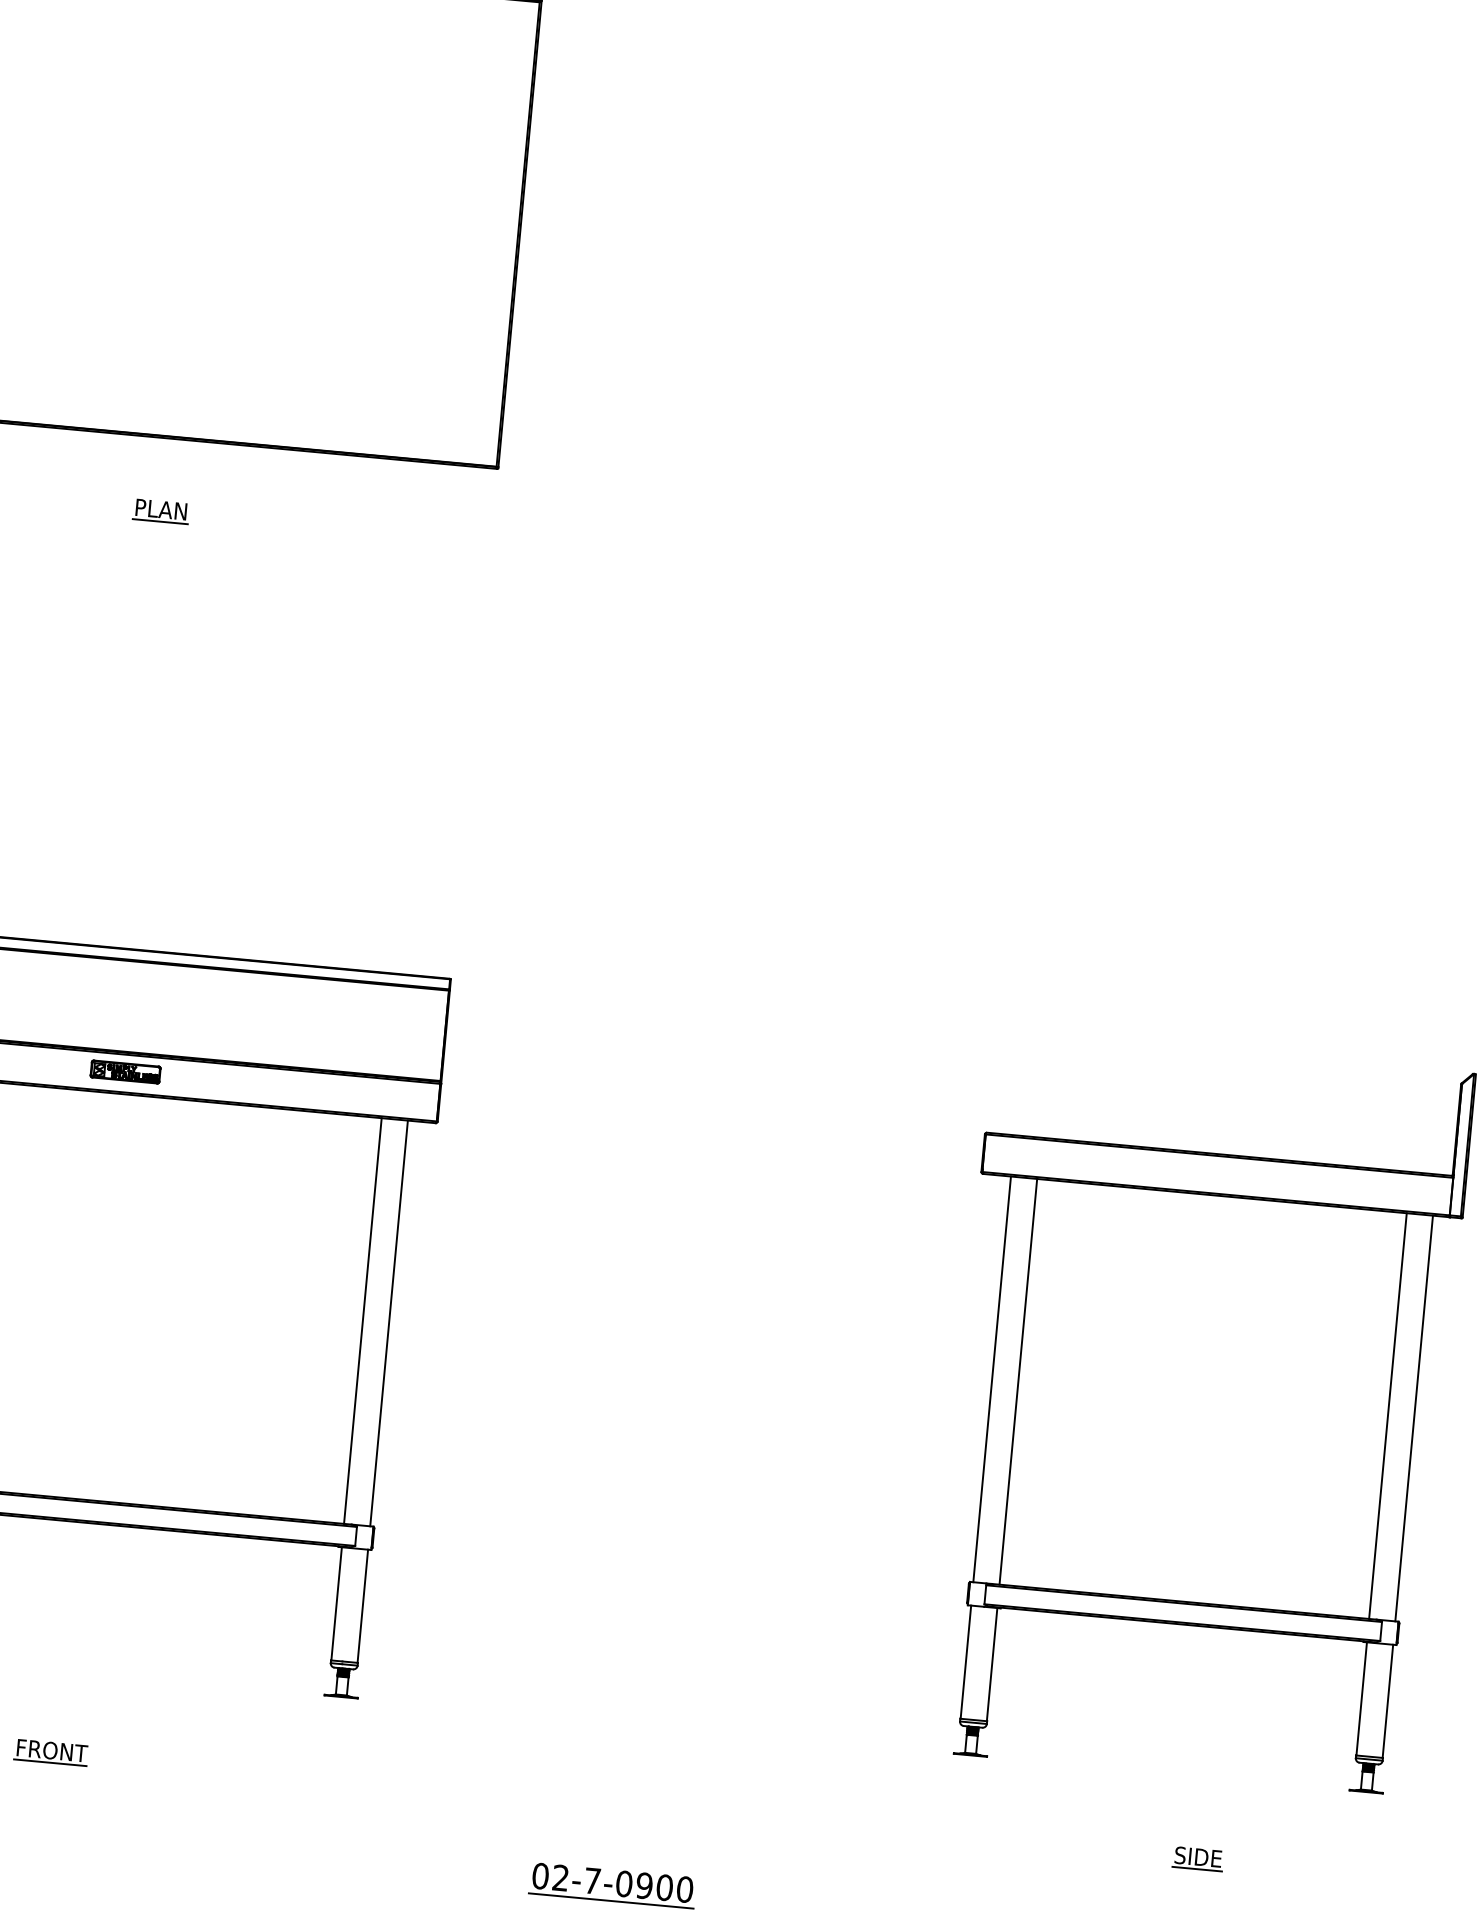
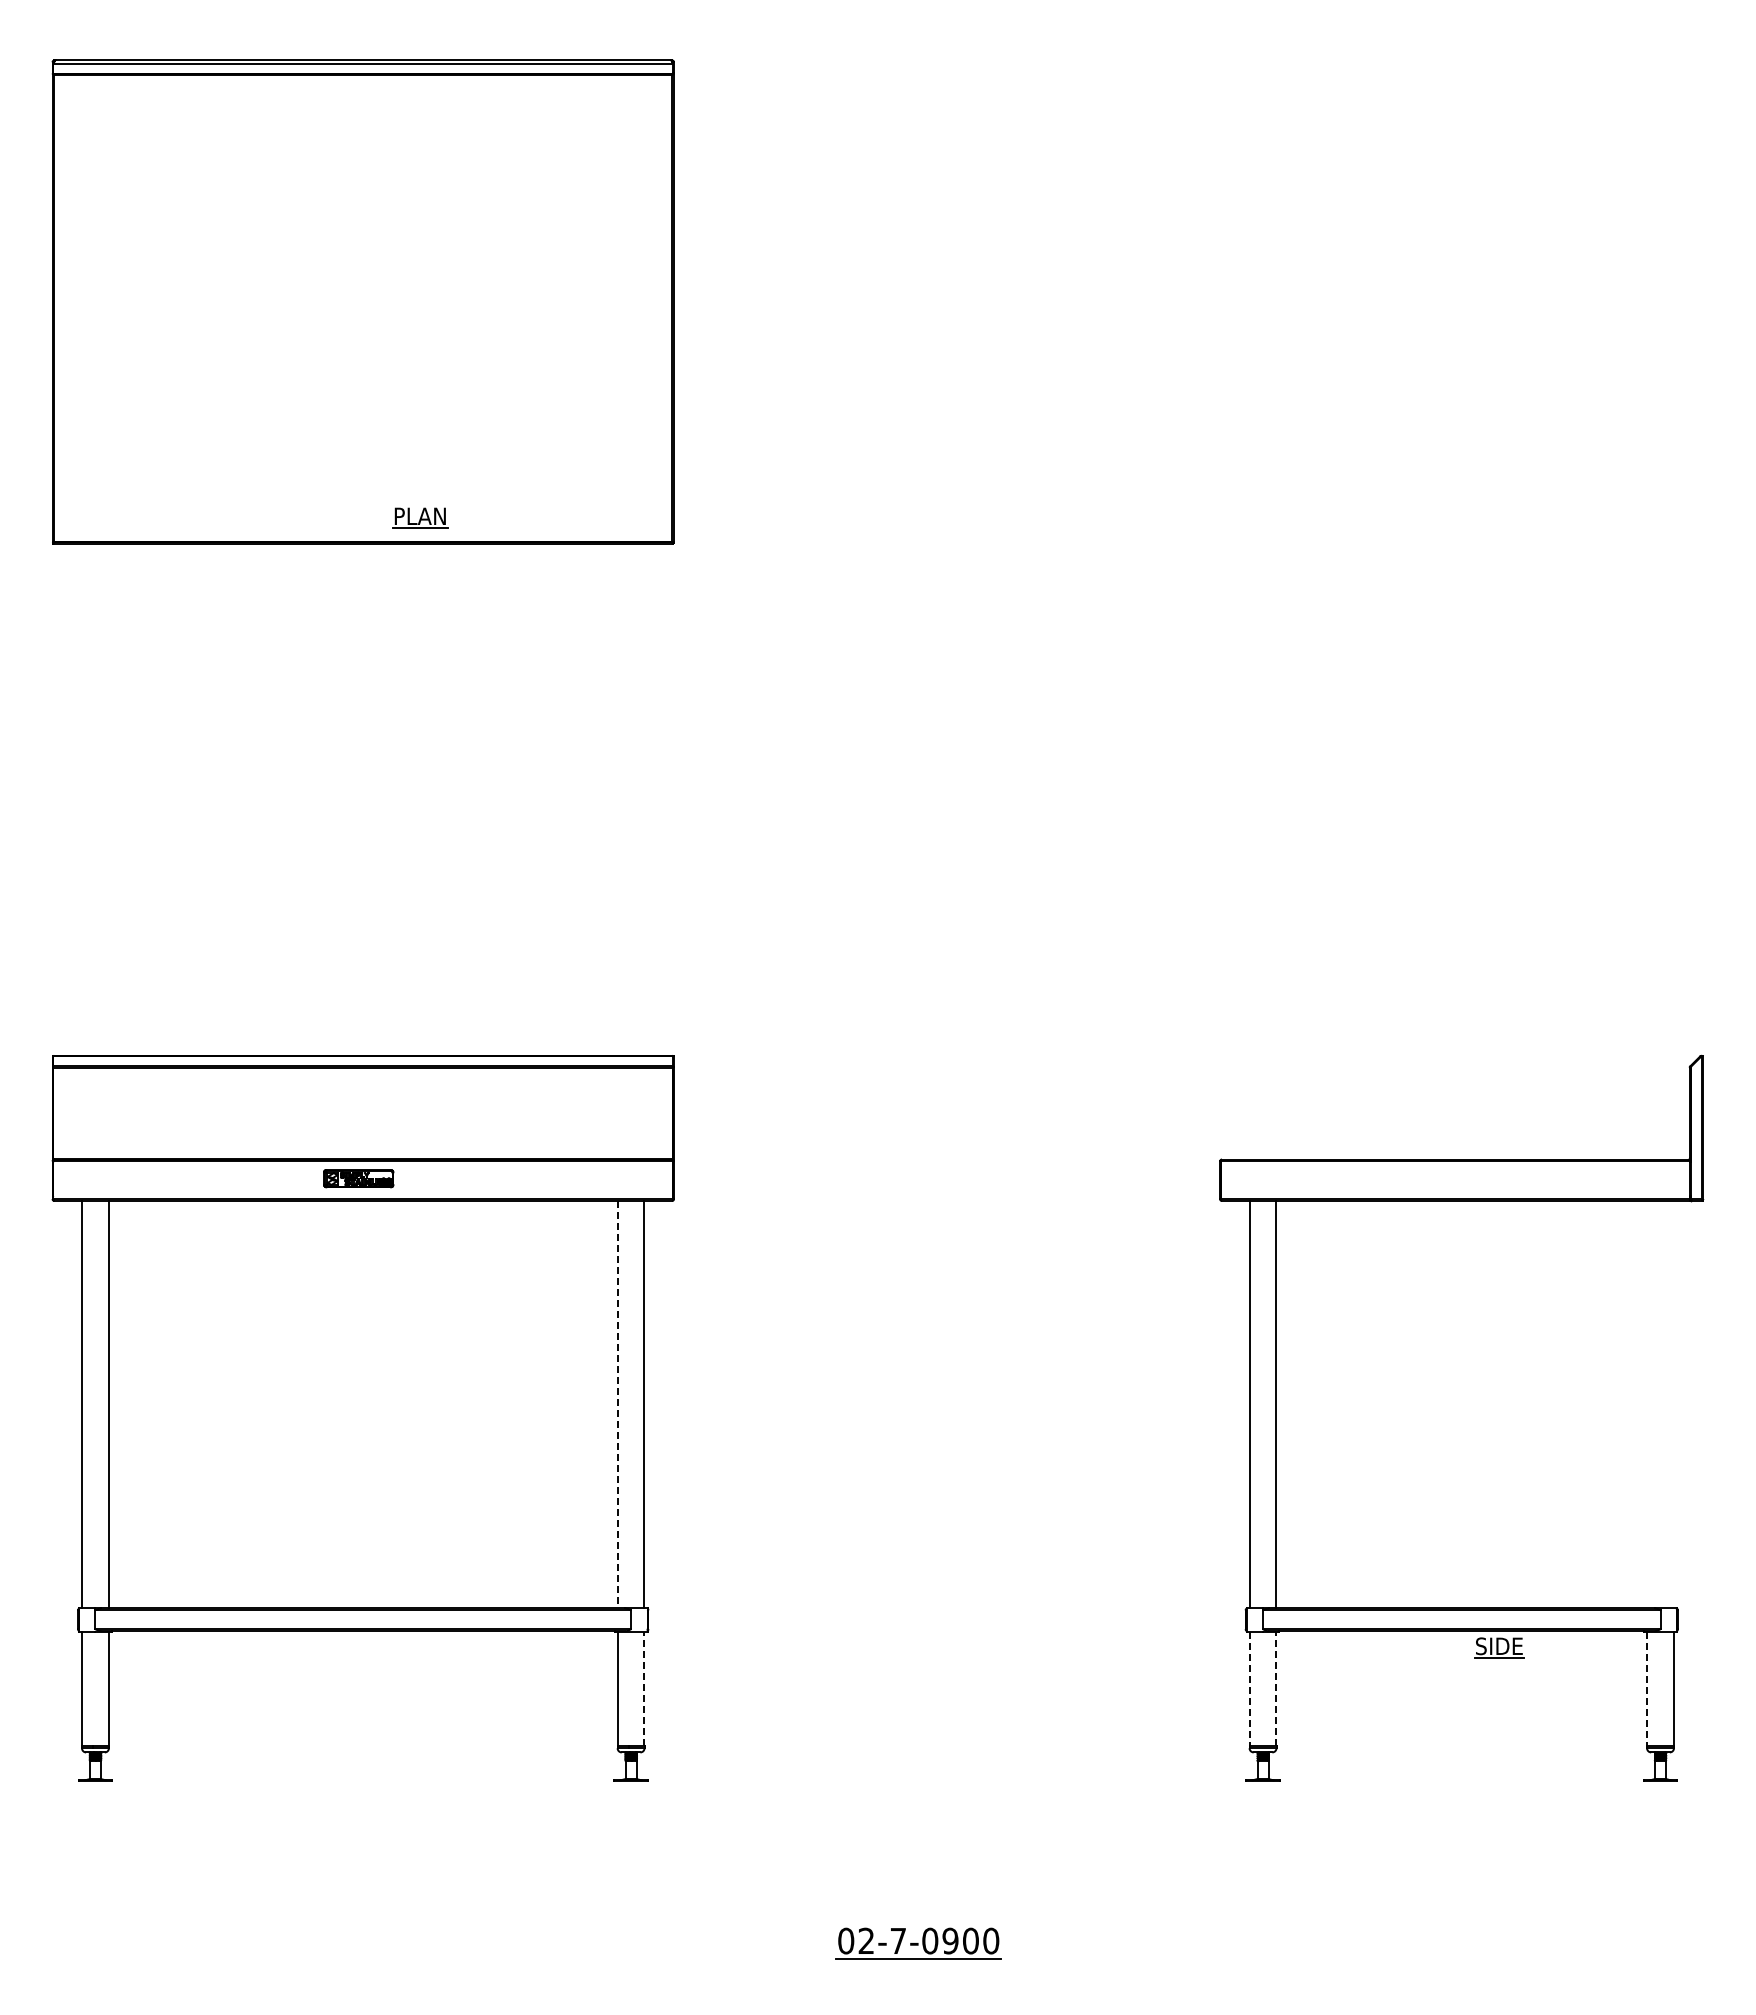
part: (161, 510) -> (420, 517), moved
line: (362, 1320) -> (617, 1404), solid -> dashed
line: (1388, 1415) -> (1647, 1404), removed
line: (1413, 1418) -> (1673, 1404), removed
line: (363, 1606) -> (644, 1688), solid -> dashed
line: (965, 1661) -> (1249, 1688), solid -> dashed
line: (992, 1664) -> (1276, 1688), solid -> dashed
line: (1361, 1698) -> (1647, 1688), solid -> dashed
part: (51, 1751) -> (347, 1862), removed
part: (1198, 1858) -> (1499, 1647), moved

